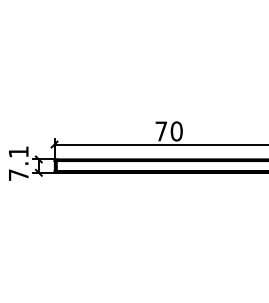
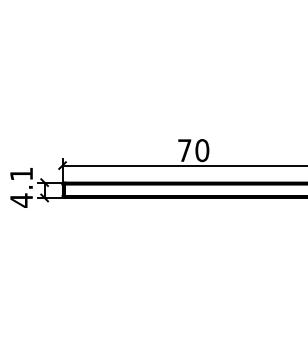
text: (18, 175) -> (21, 200), 7.1 -> 4.1

